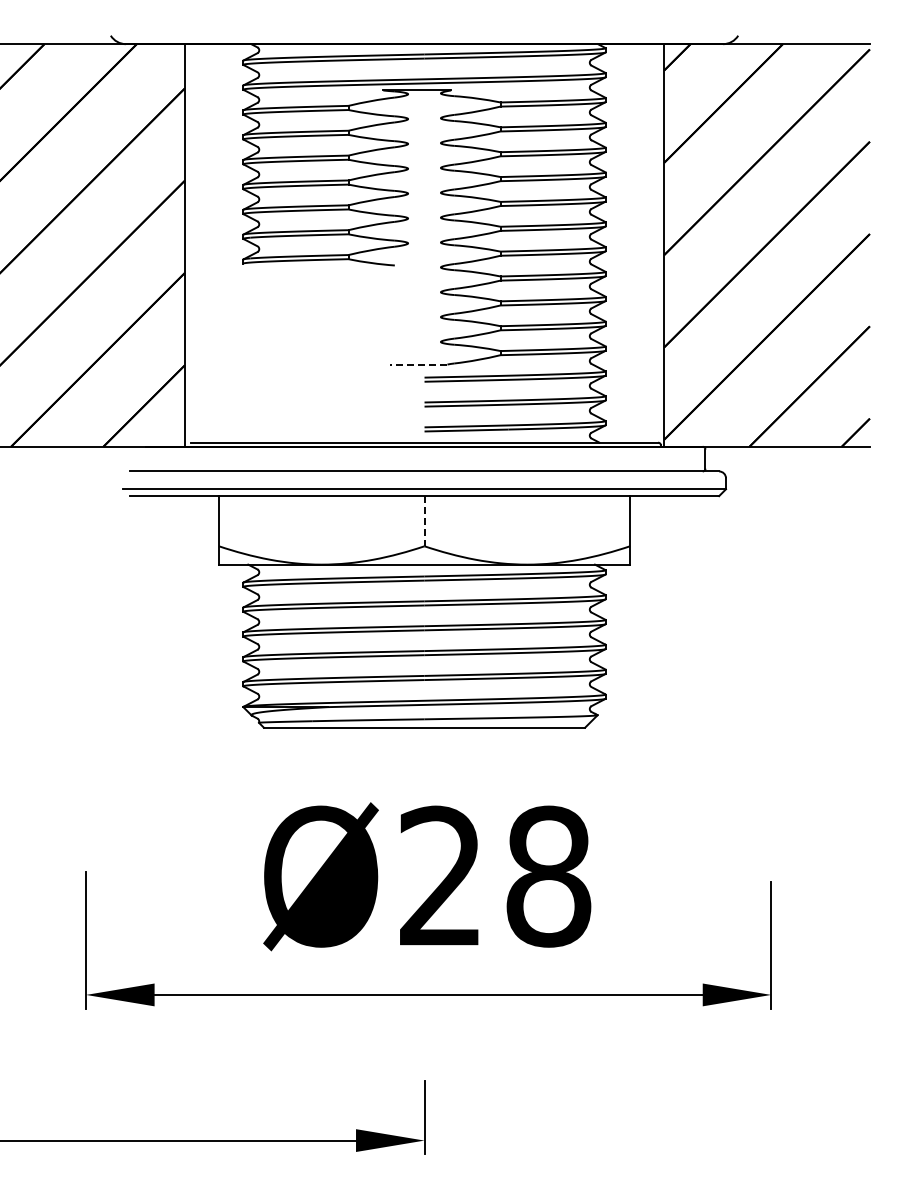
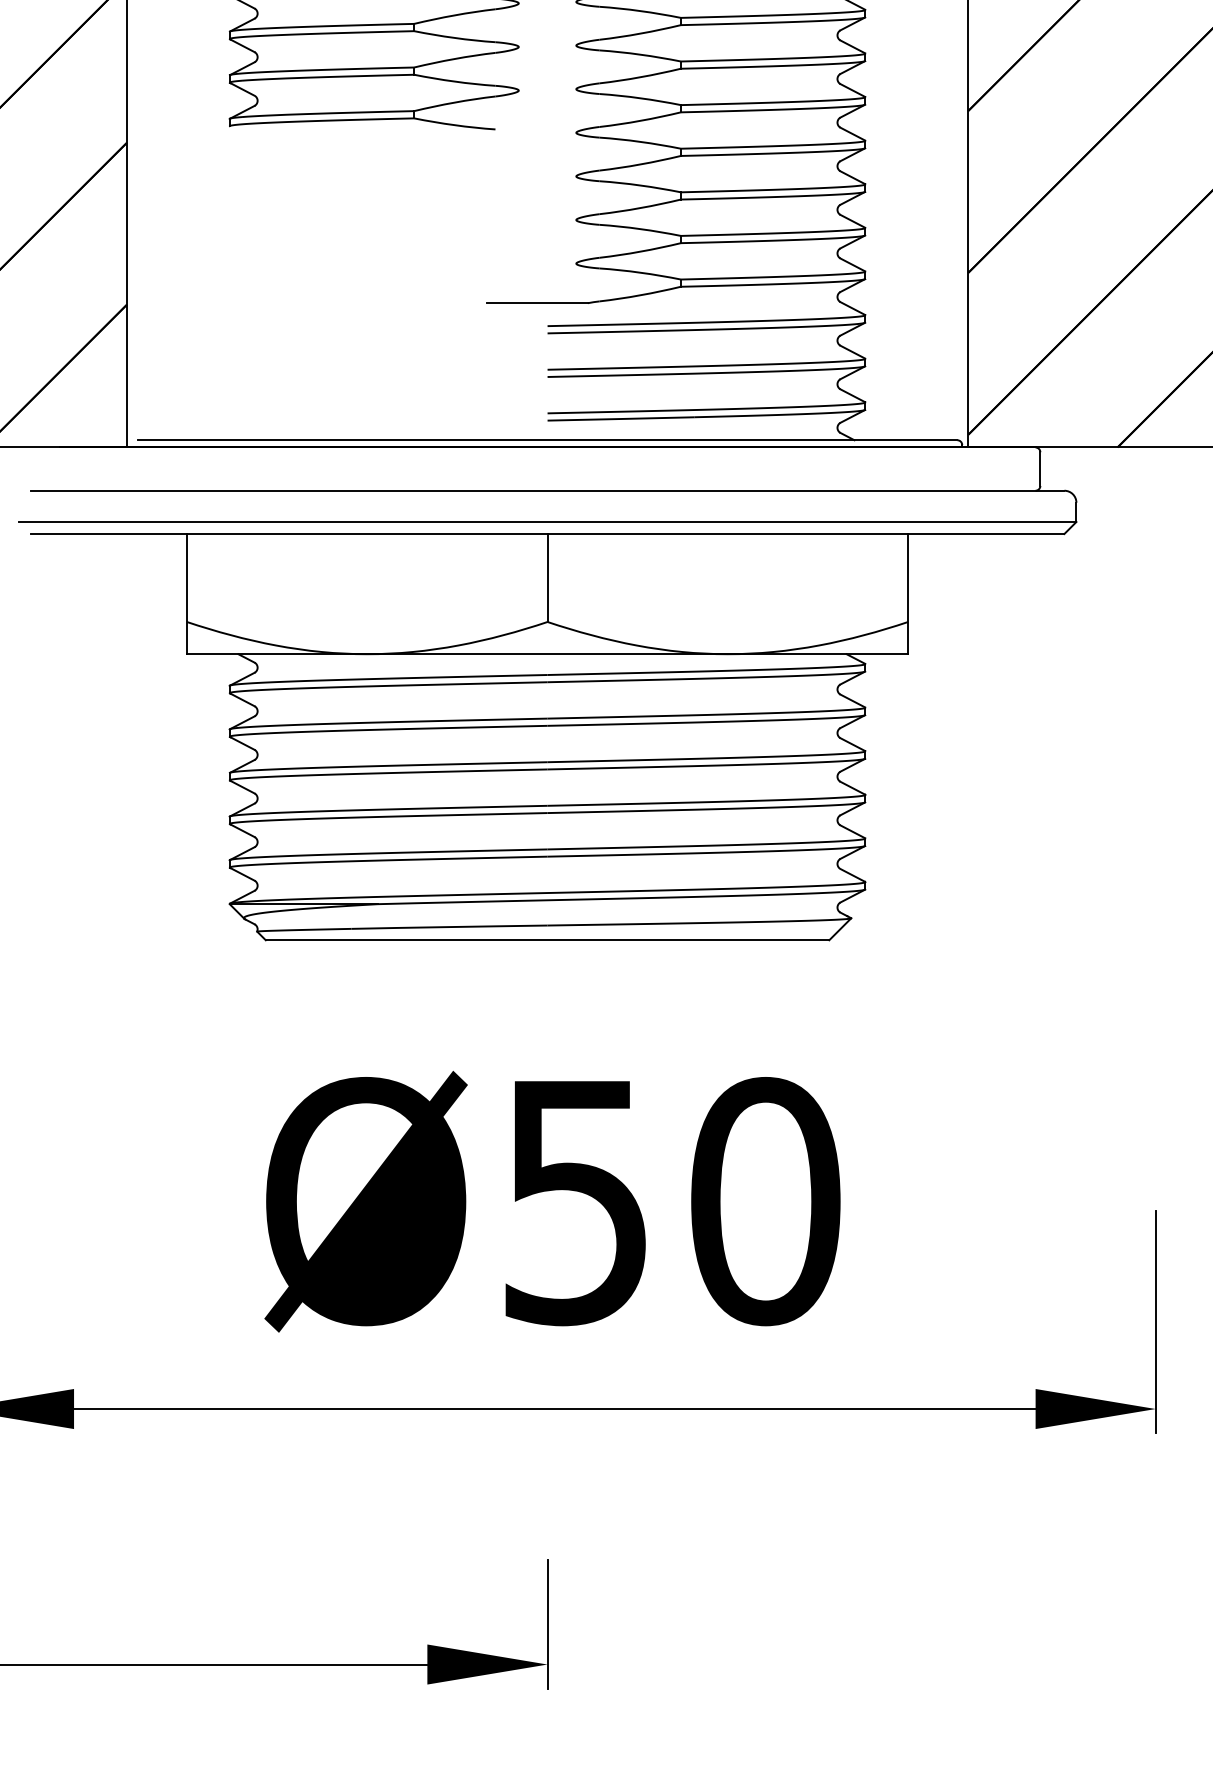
line: (418, 364) -> (536, 303), dashed -> solid
line: (424, 521) -> (547, 578), dashed -> solid
text: (495, 876) -> (672, 1201), Ø28 -> Ø50

